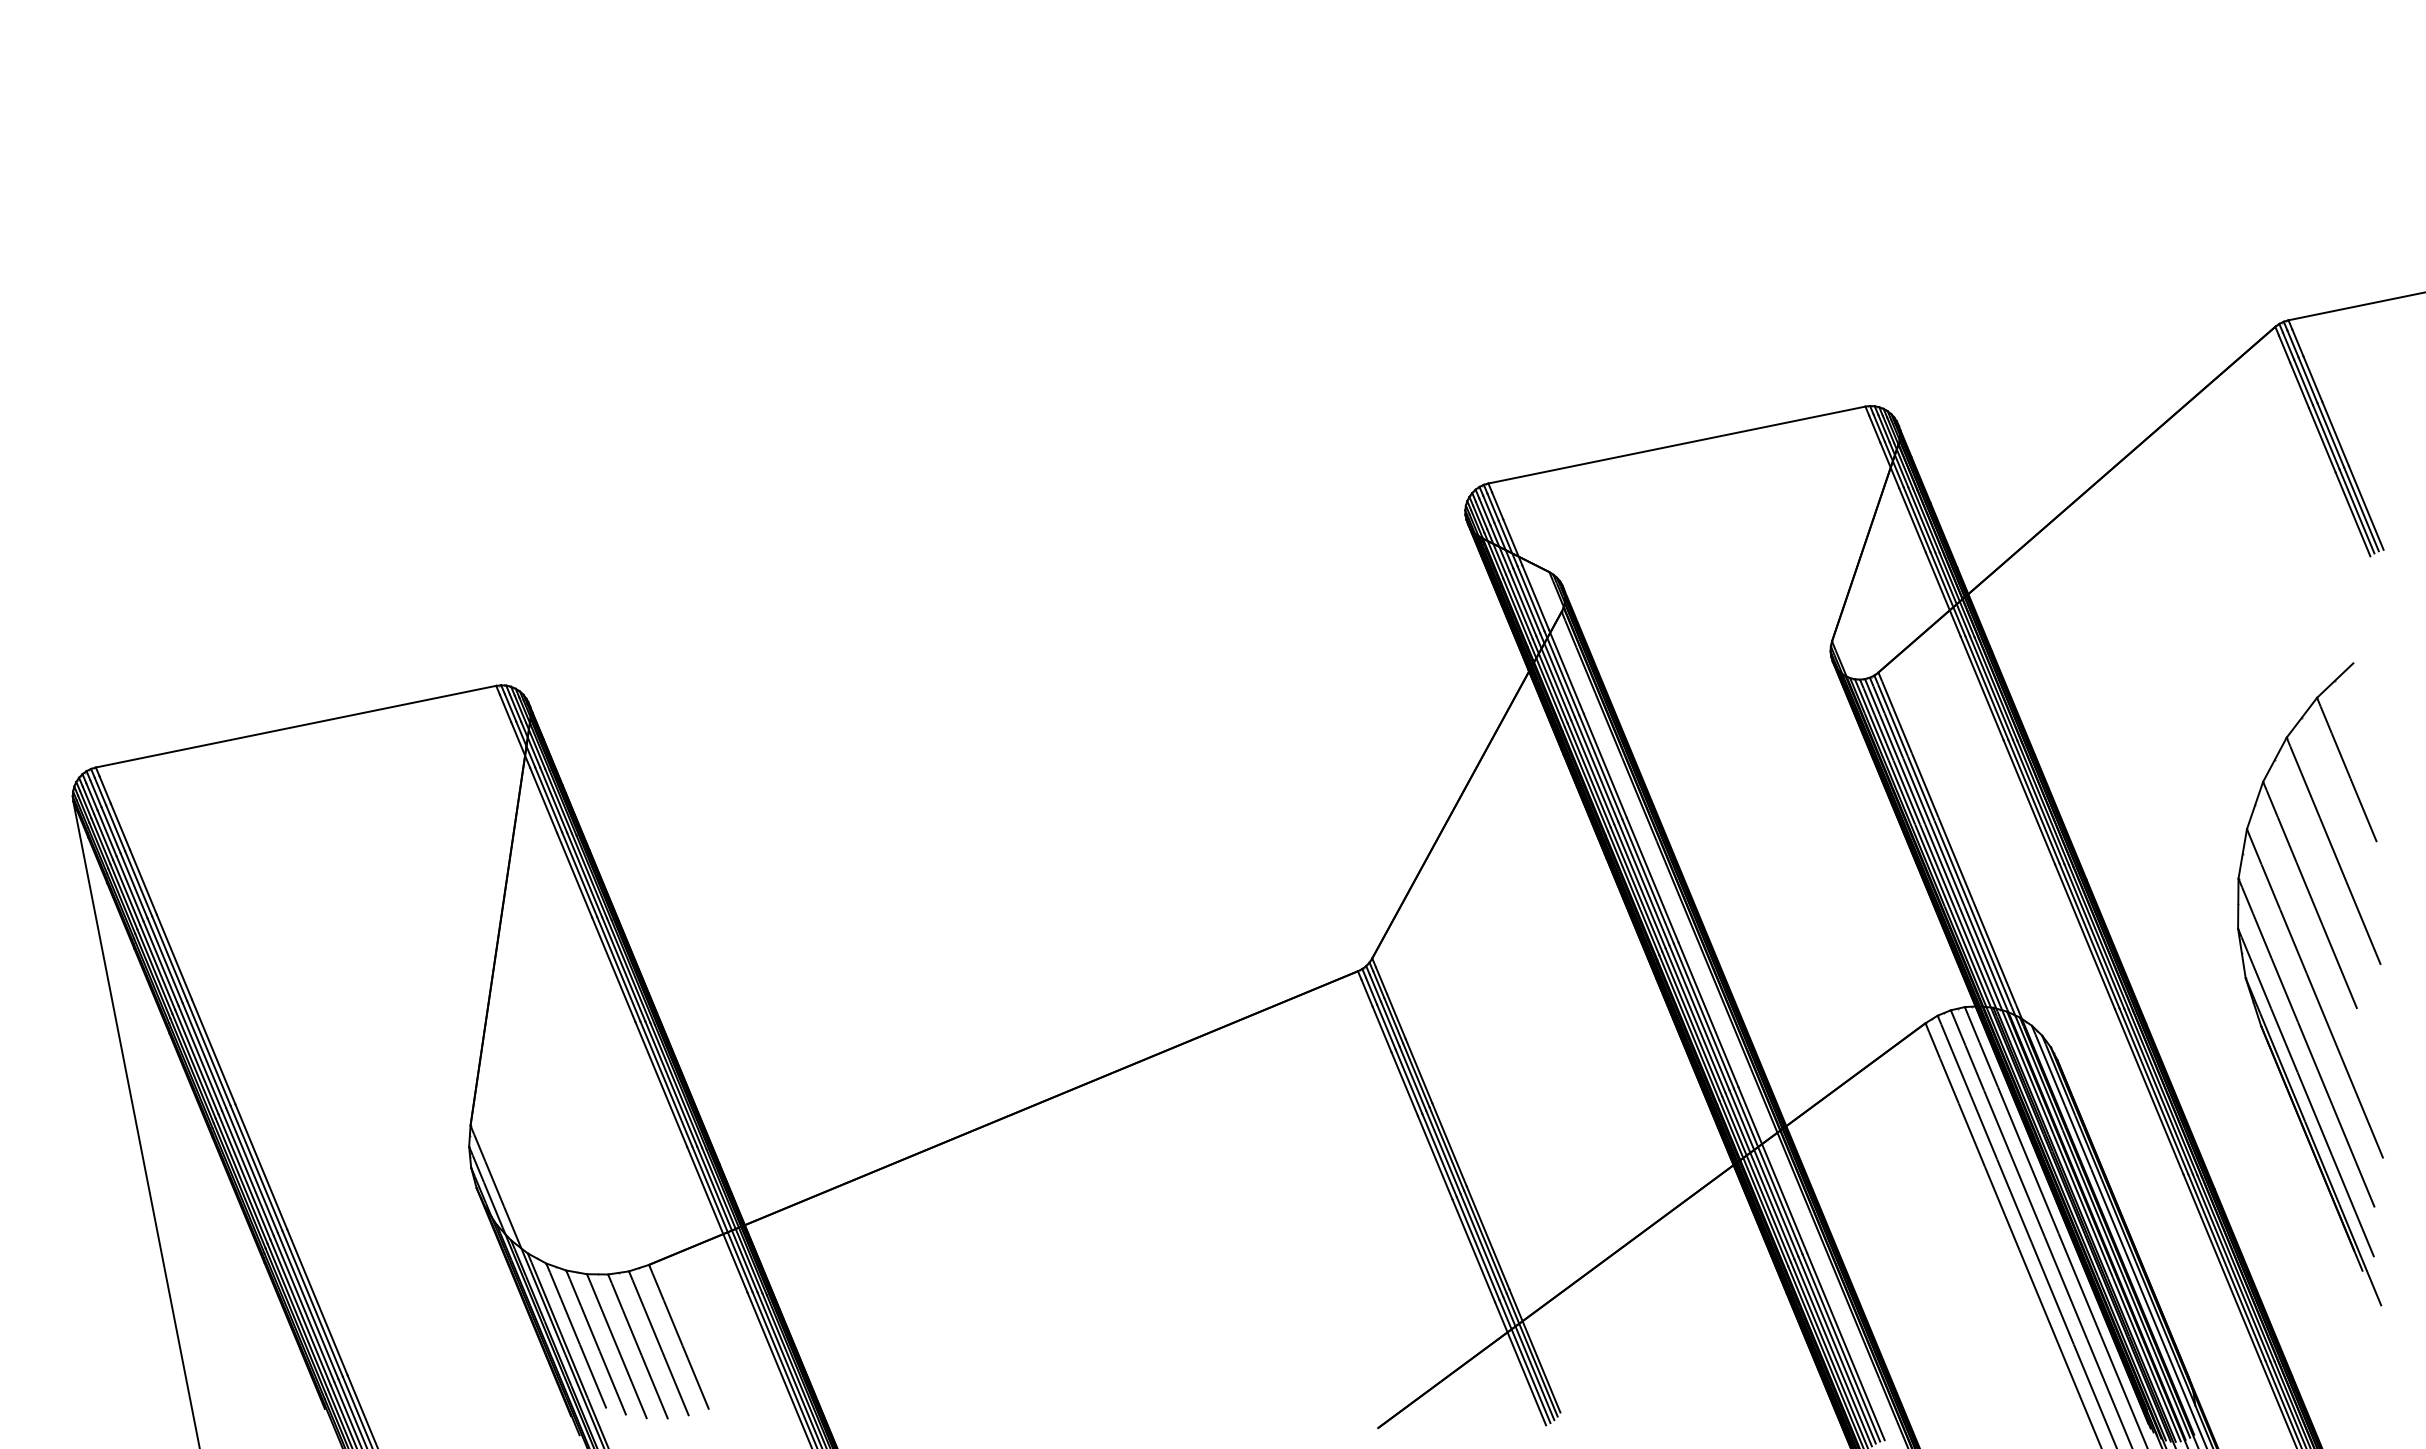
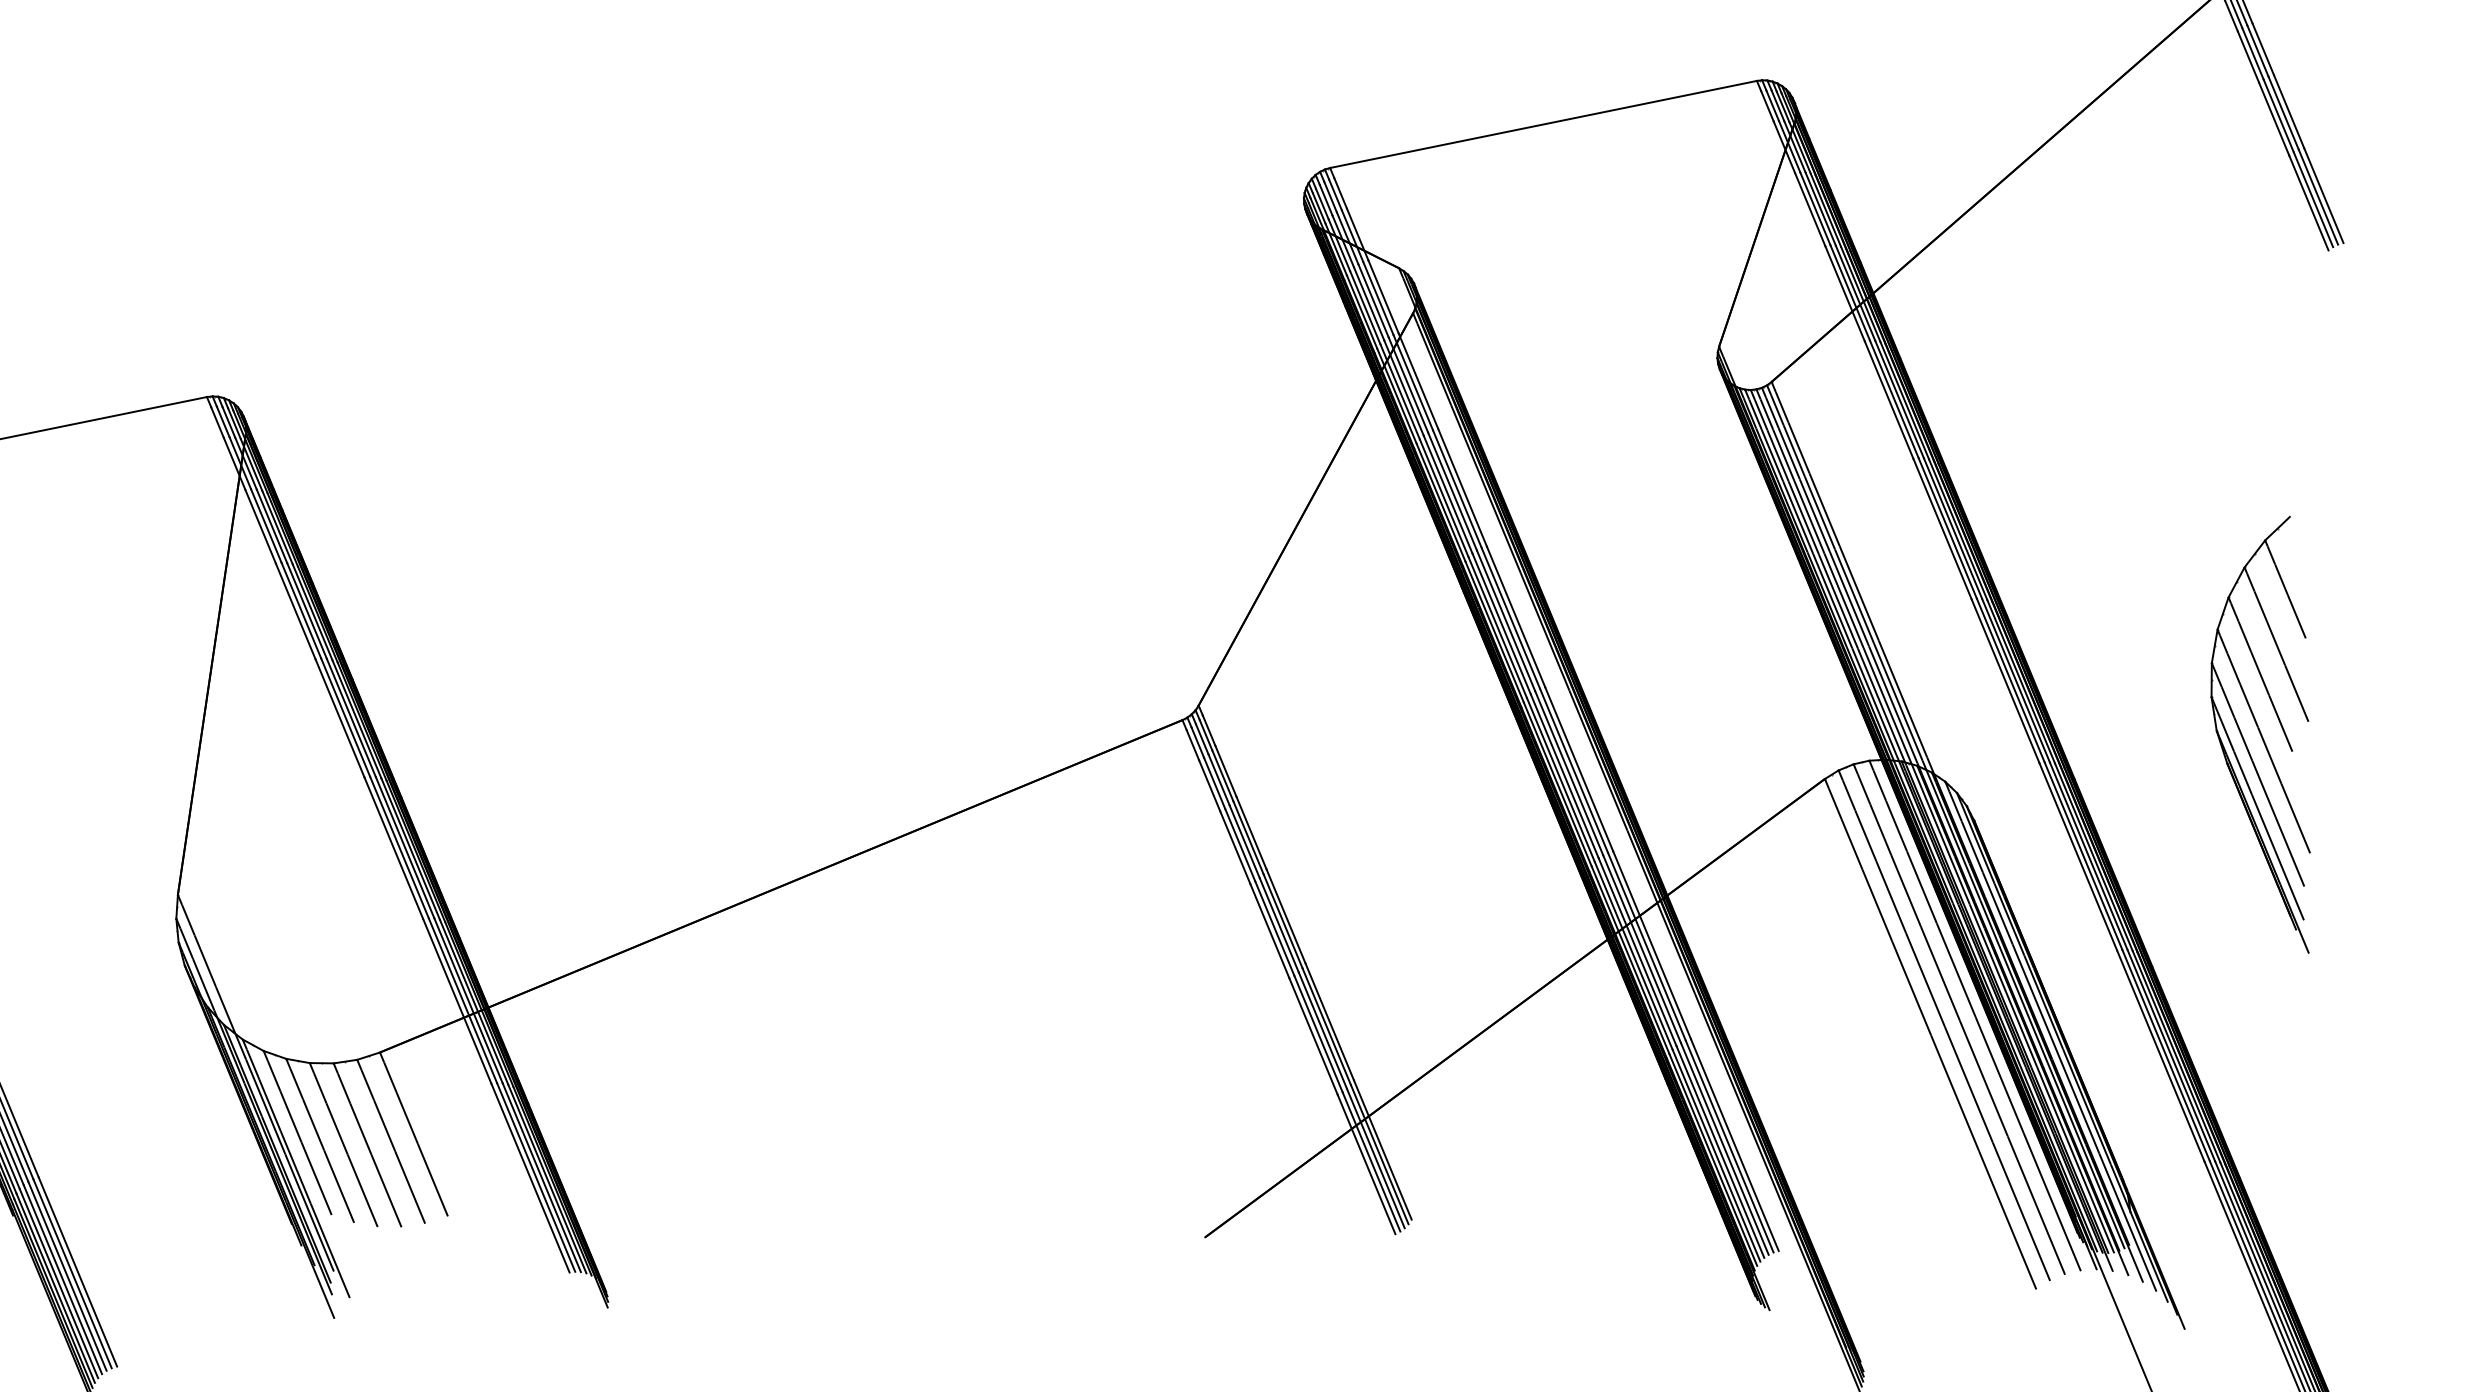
part: (2310, 984) -> (2260, 735), size x0.6

